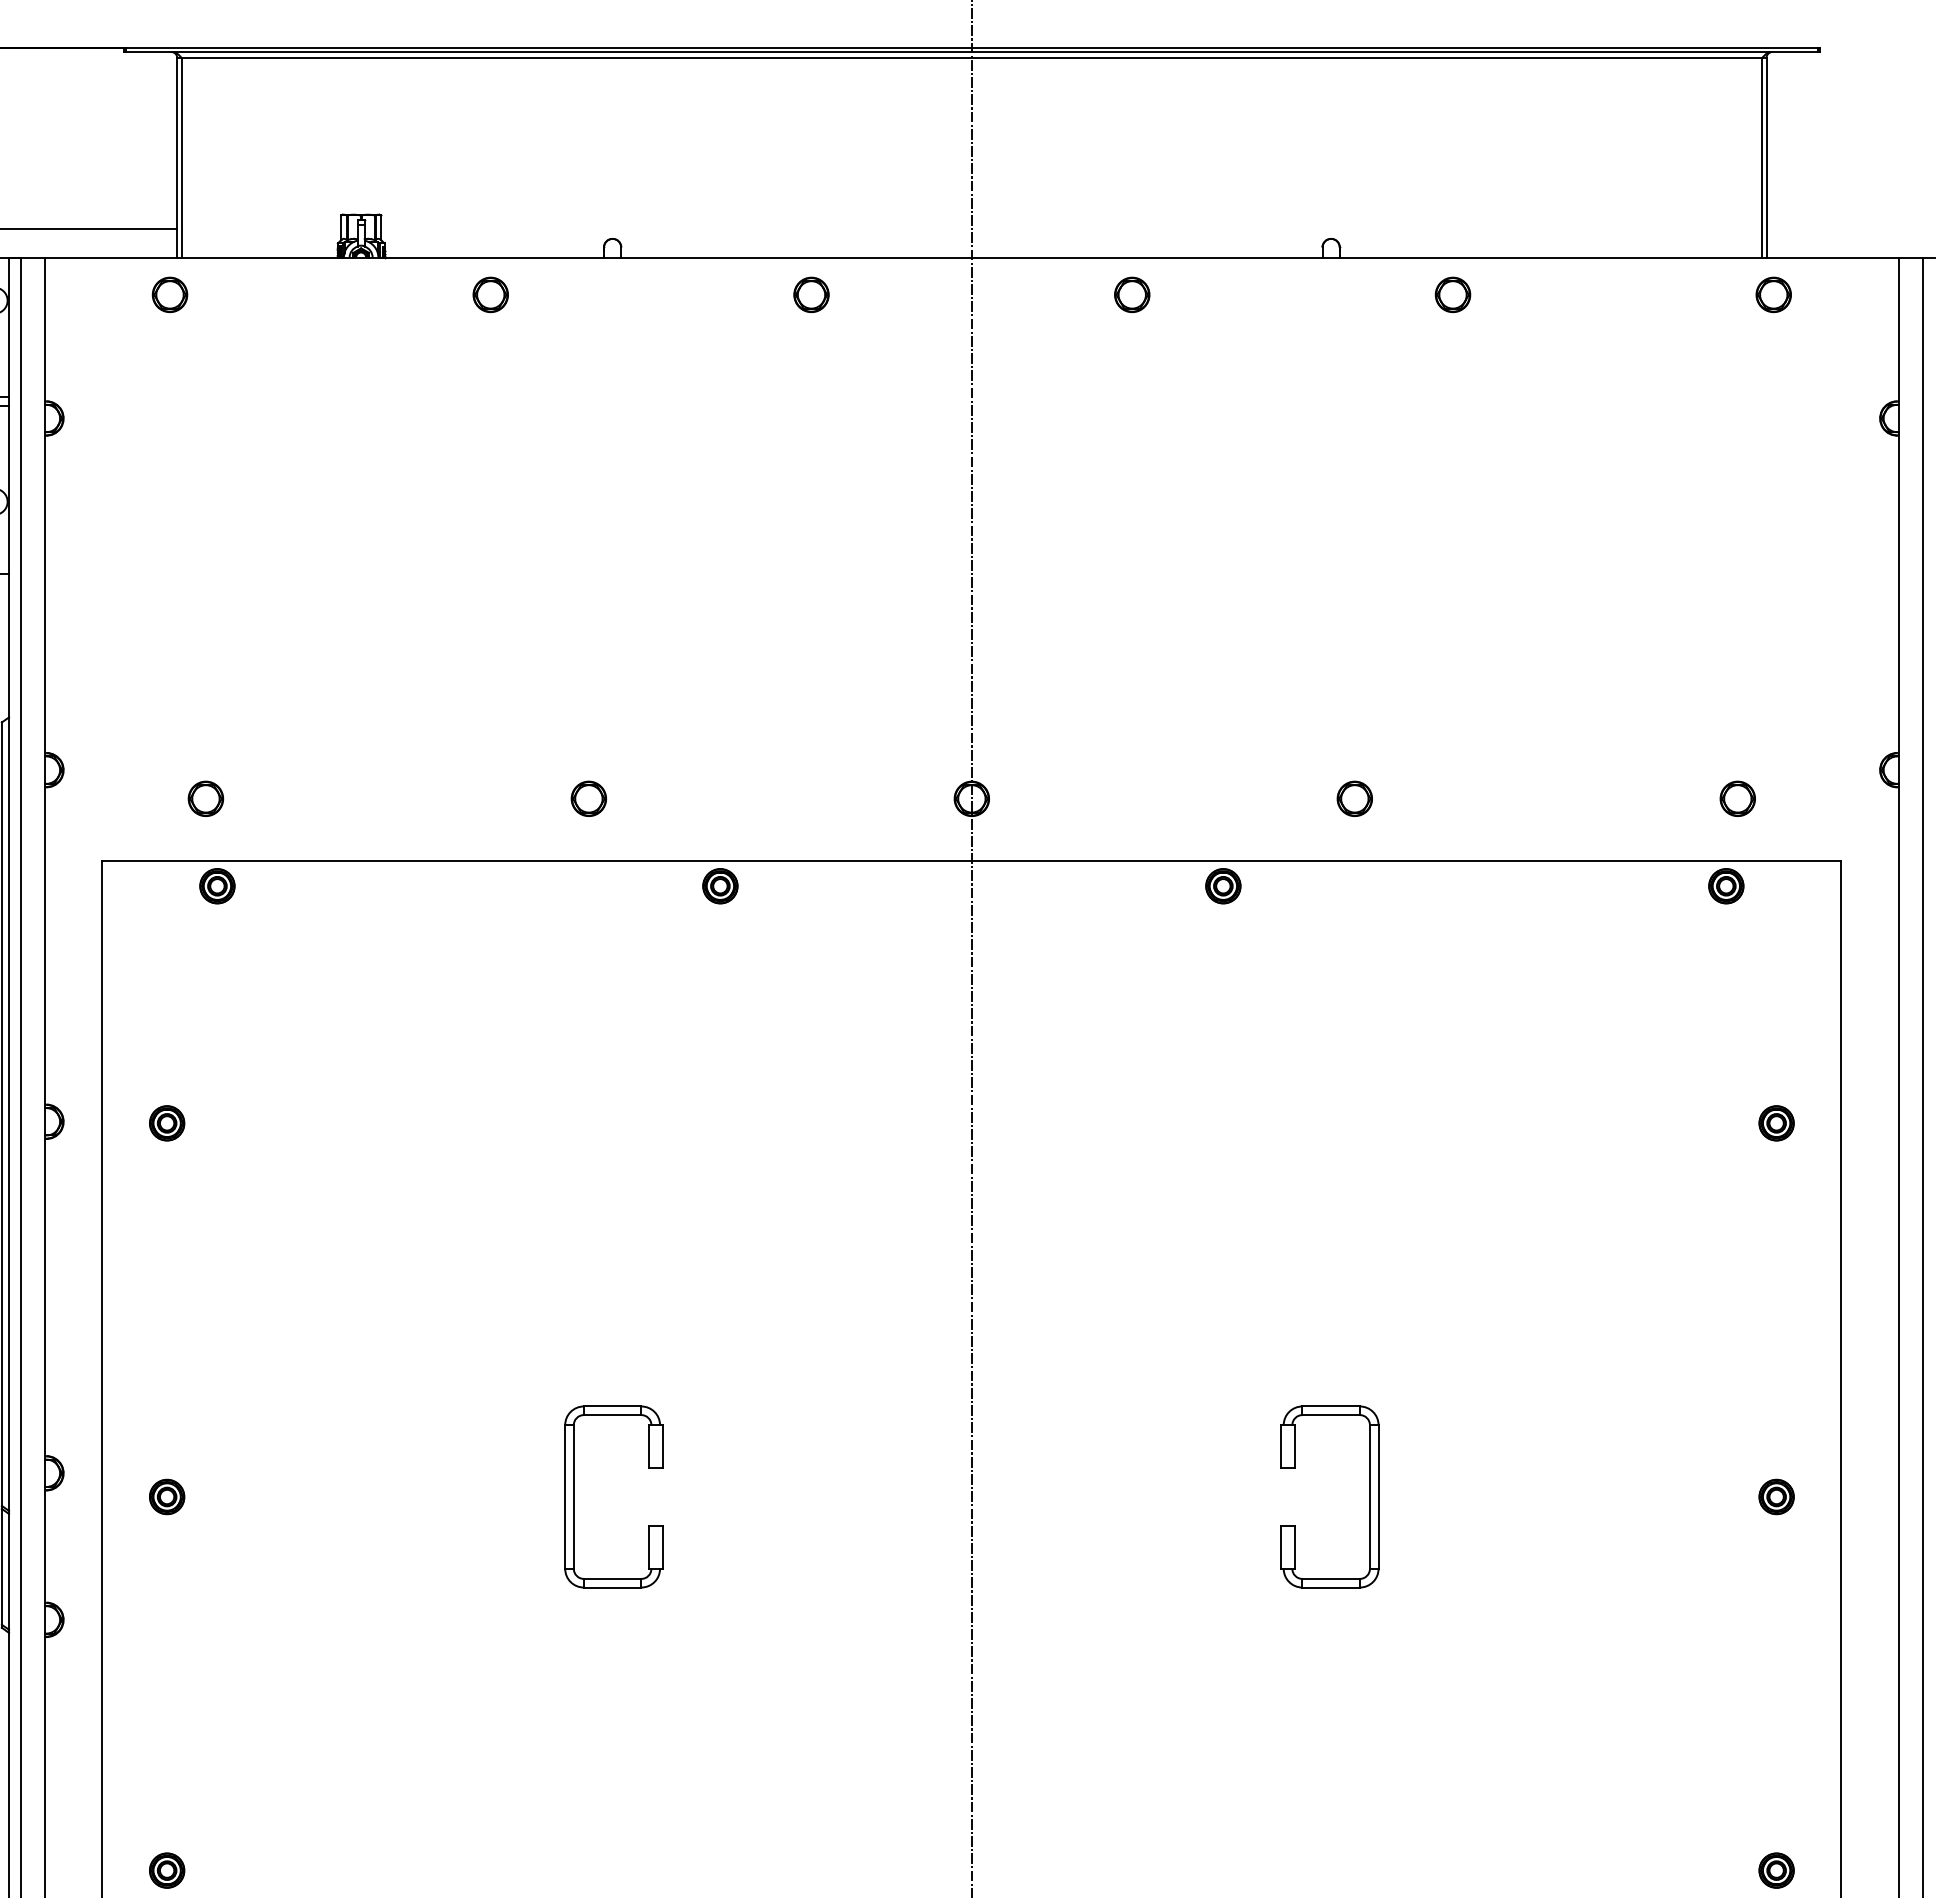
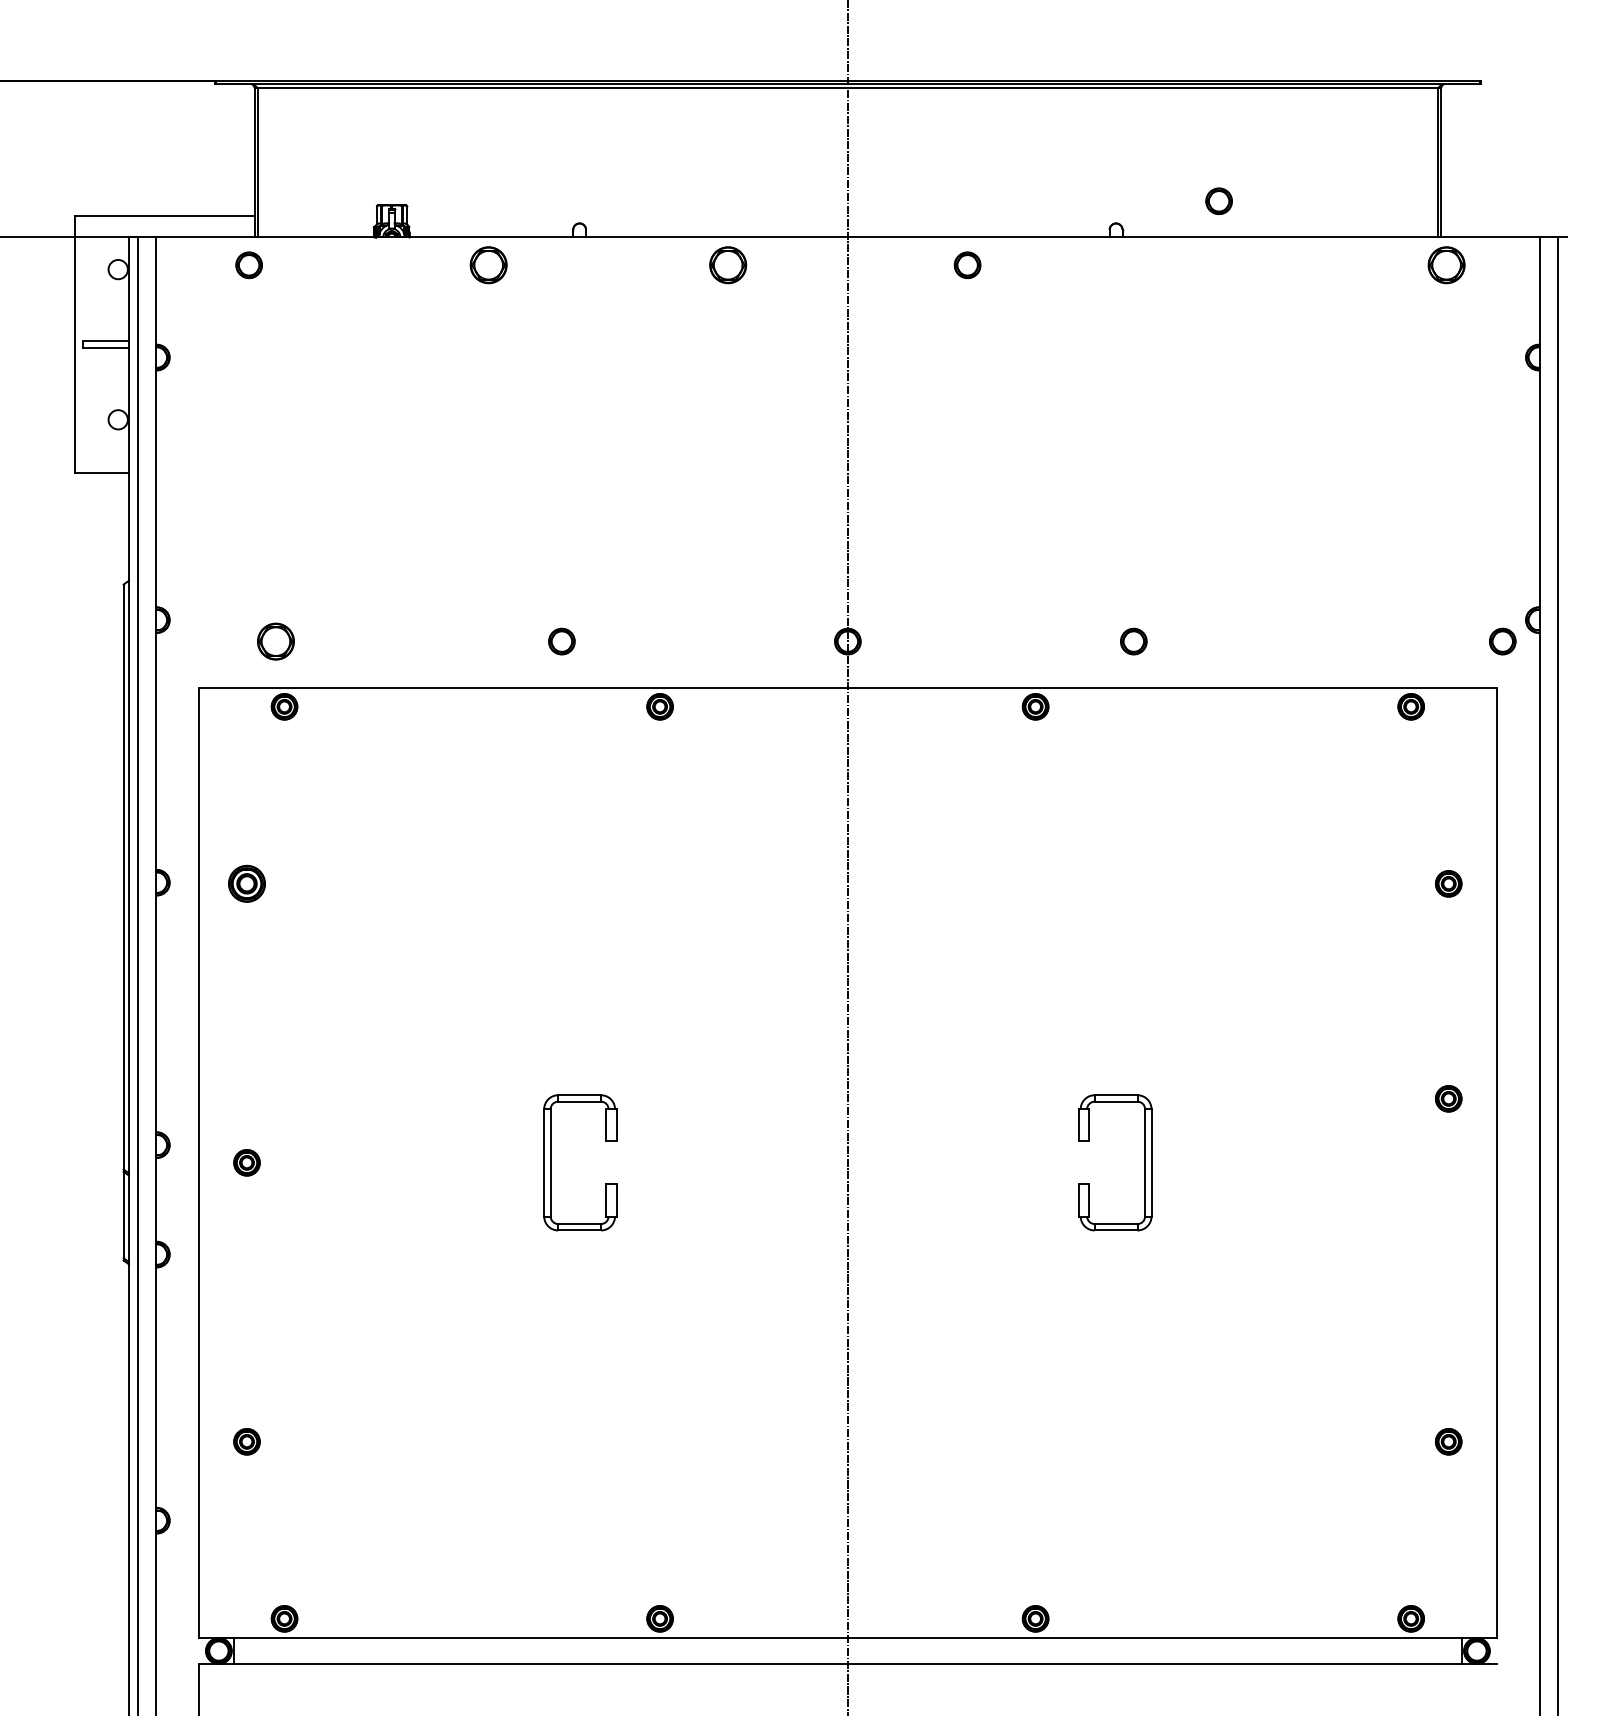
part: (490, 295) -> (488, 265), size x1.4
part: (810, 295) -> (727, 265), size x1.4
part: (1452, 295) -> (1218, 201), moved
part: (1773, 295) -> (1446, 265), size x1.4
part: (205, 798) -> (275, 641), size x1.4
part: (1737, 798) -> (1502, 641), moved
part: (166, 1122) -> (246, 883), size x1.4
part: (1776, 1496) -> (1448, 1098), moved

